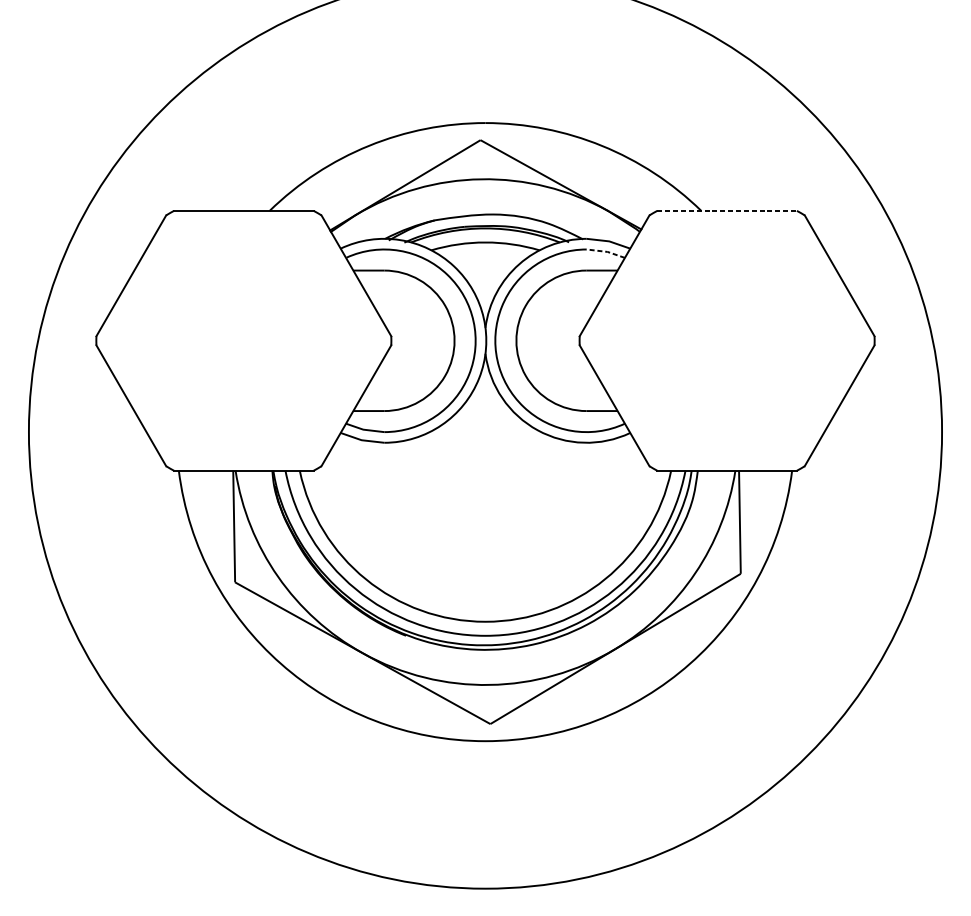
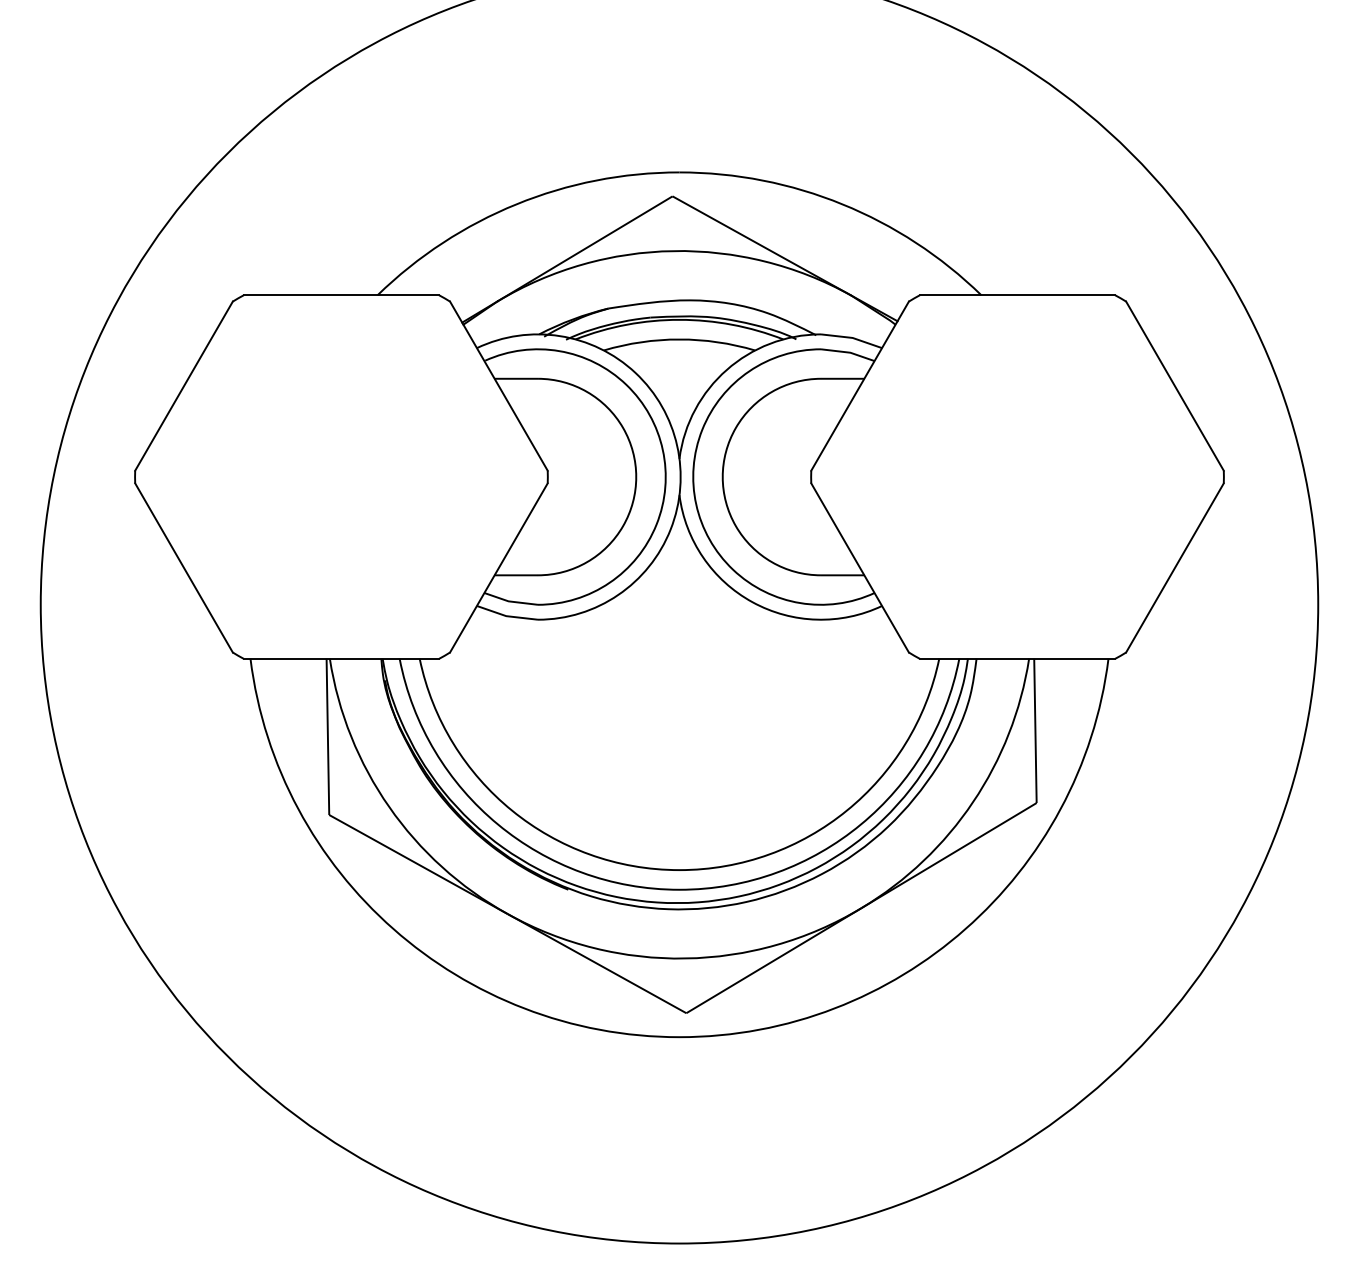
line: (727, 211) -> (1017, 295), dashed -> solid
line: (606, 251) -> (848, 352), dashed -> solid

